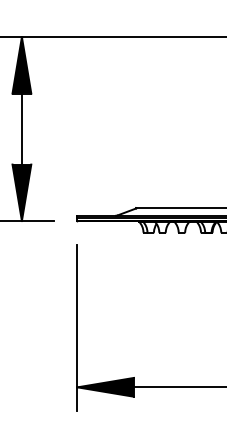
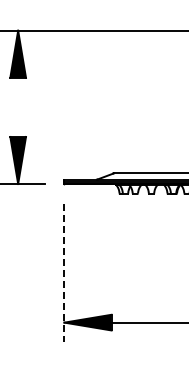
line: (22, 128) -> (18, 106), removed
line: (77, 328) -> (64, 273), solid -> dashed

